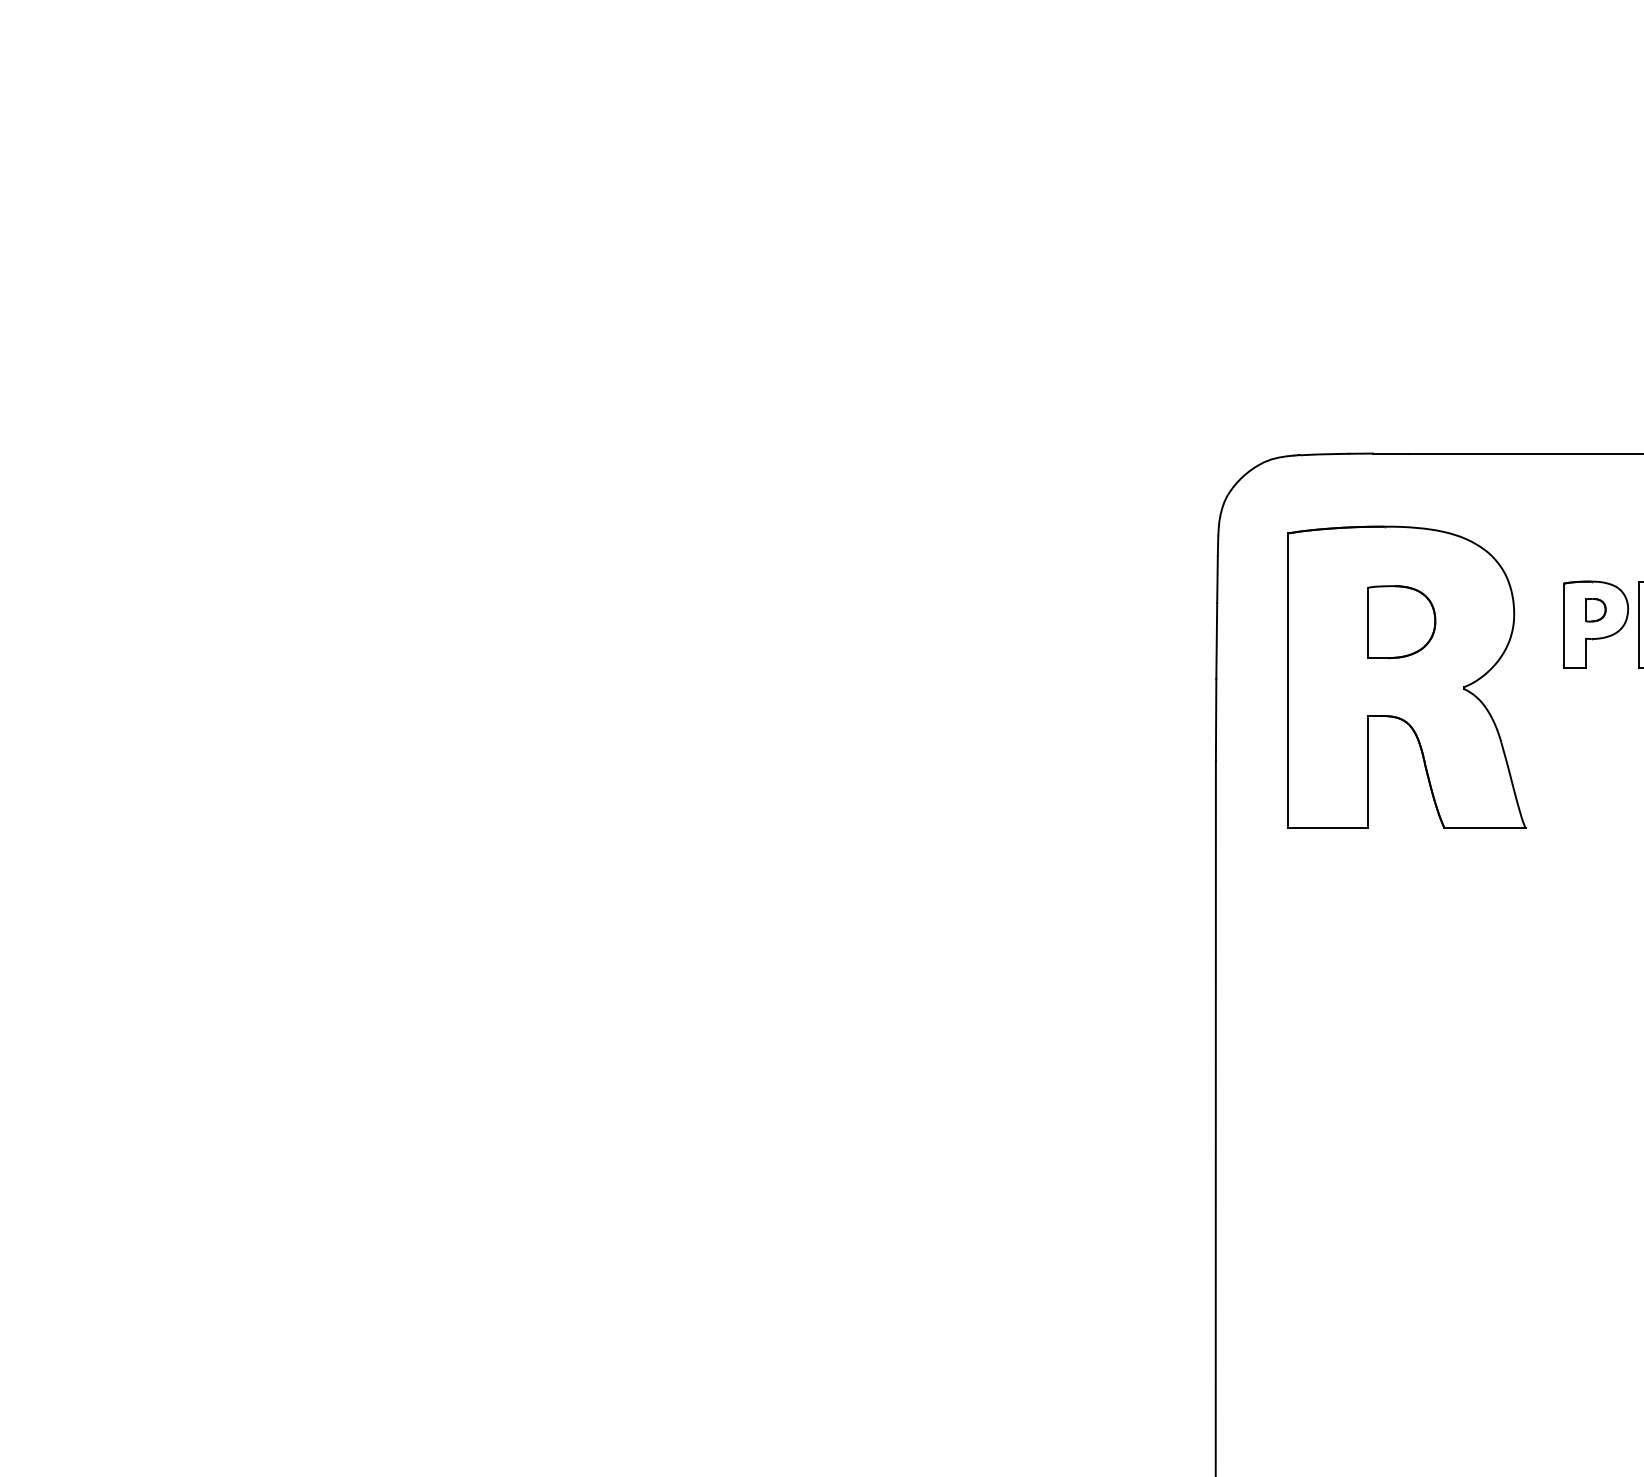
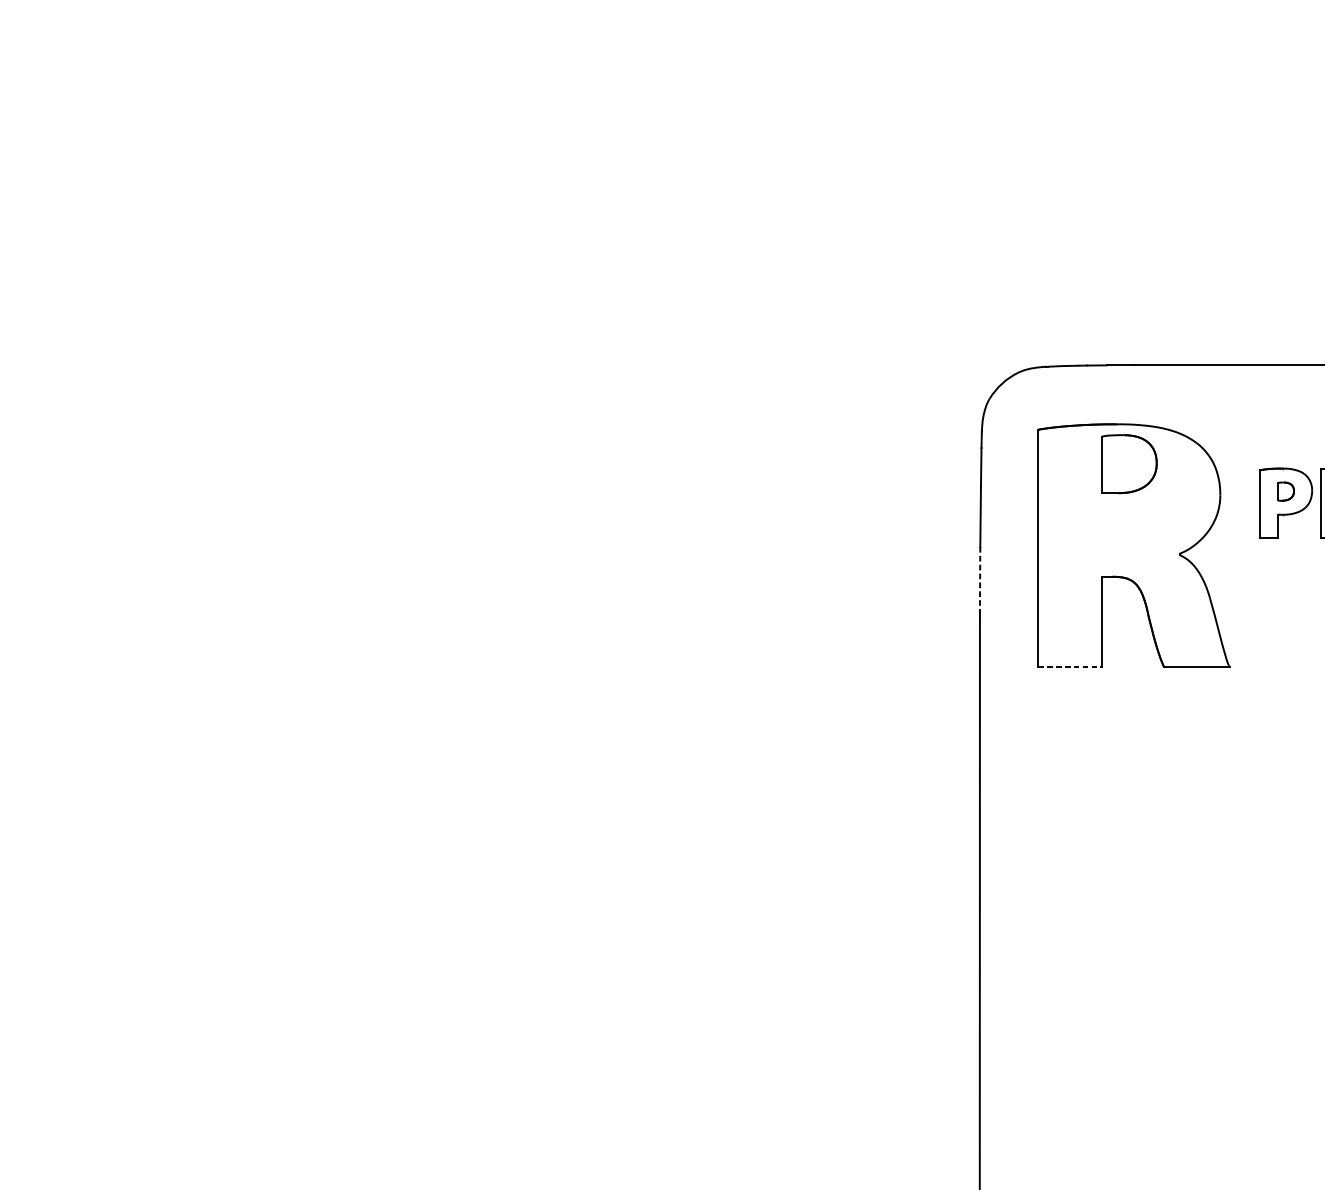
part: (1401, 622) -> (1129, 464), moved
line: (1216, 719) -> (980, 579), solid -> dashed
line: (1327, 828) -> (1069, 667), solid -> dashed

